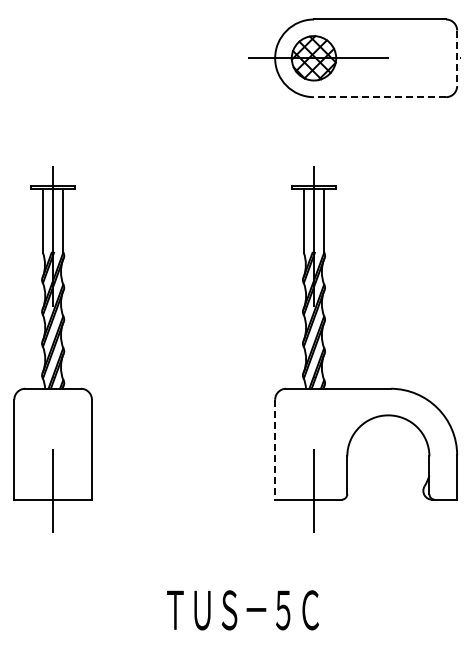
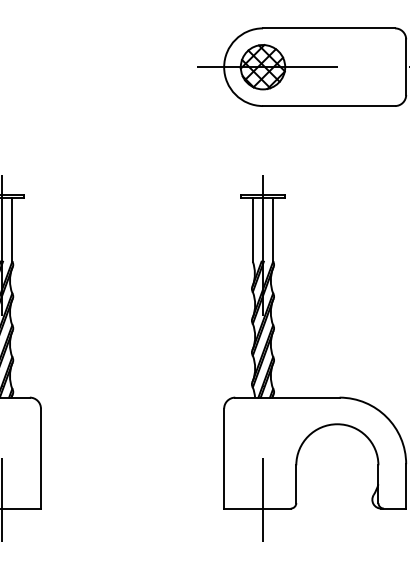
line: (457, 58) -> (406, 67), dashed -> solid
line: (379, 97) -> (328, 106), dashed -> solid
line: (275, 449) -> (224, 458), dashed -> solid

